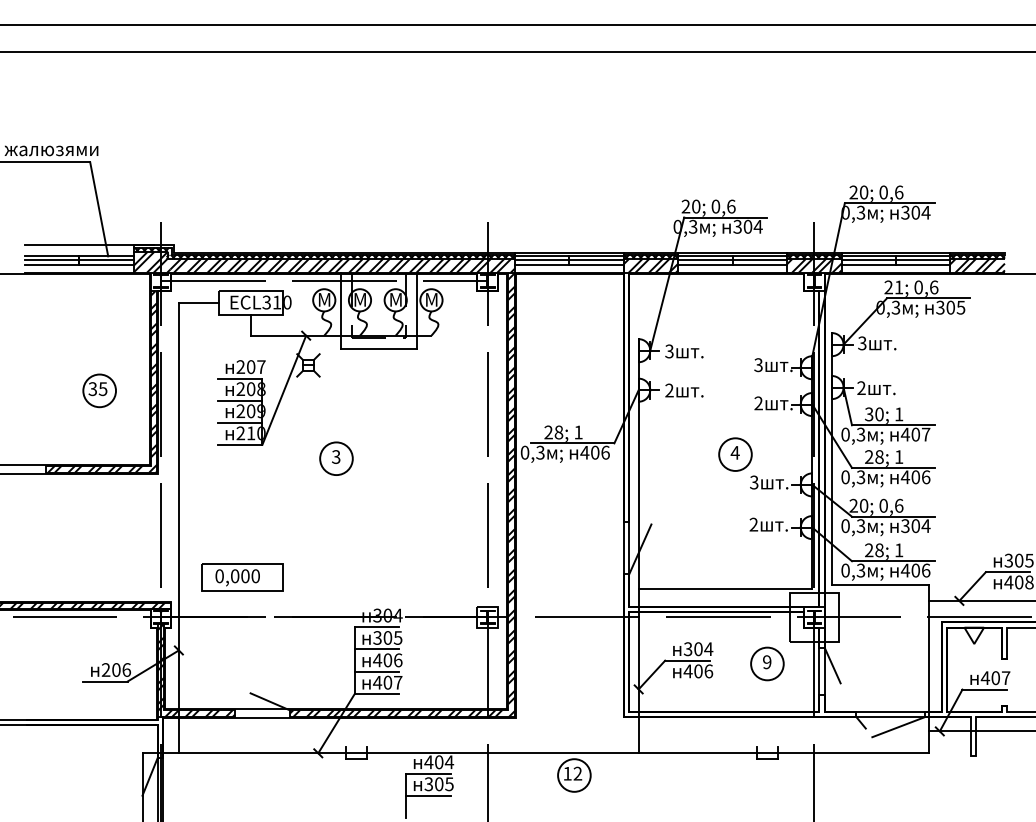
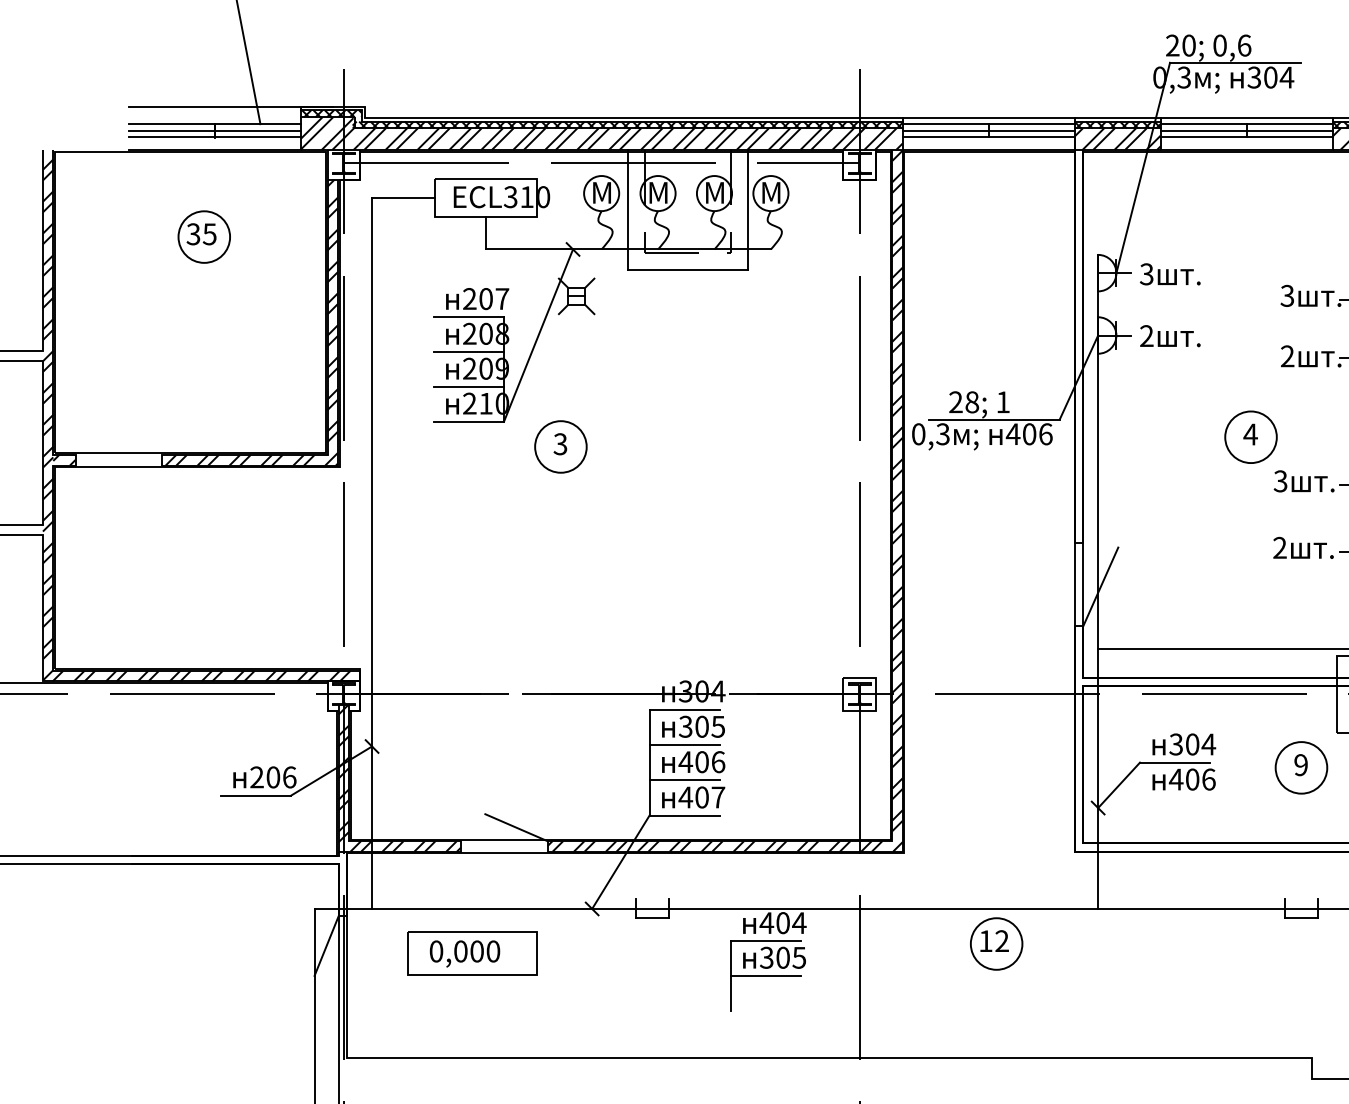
part: (99, 390) -> (204, 236), moved
part: (336, 458) -> (560, 446), moved
part: (242, 577) -> (472, 953), moved

